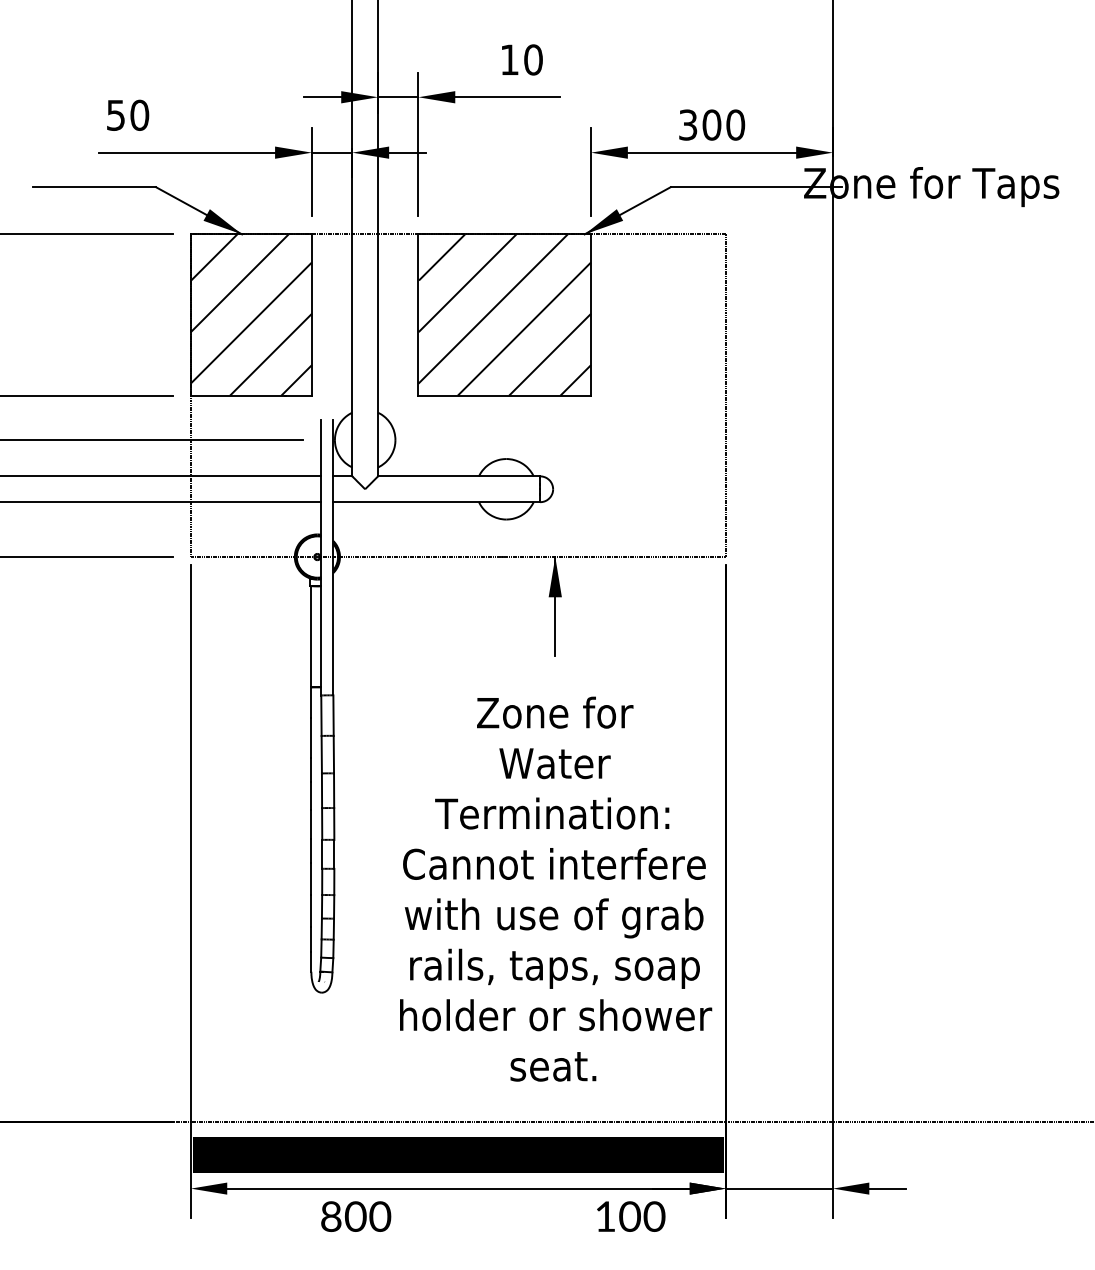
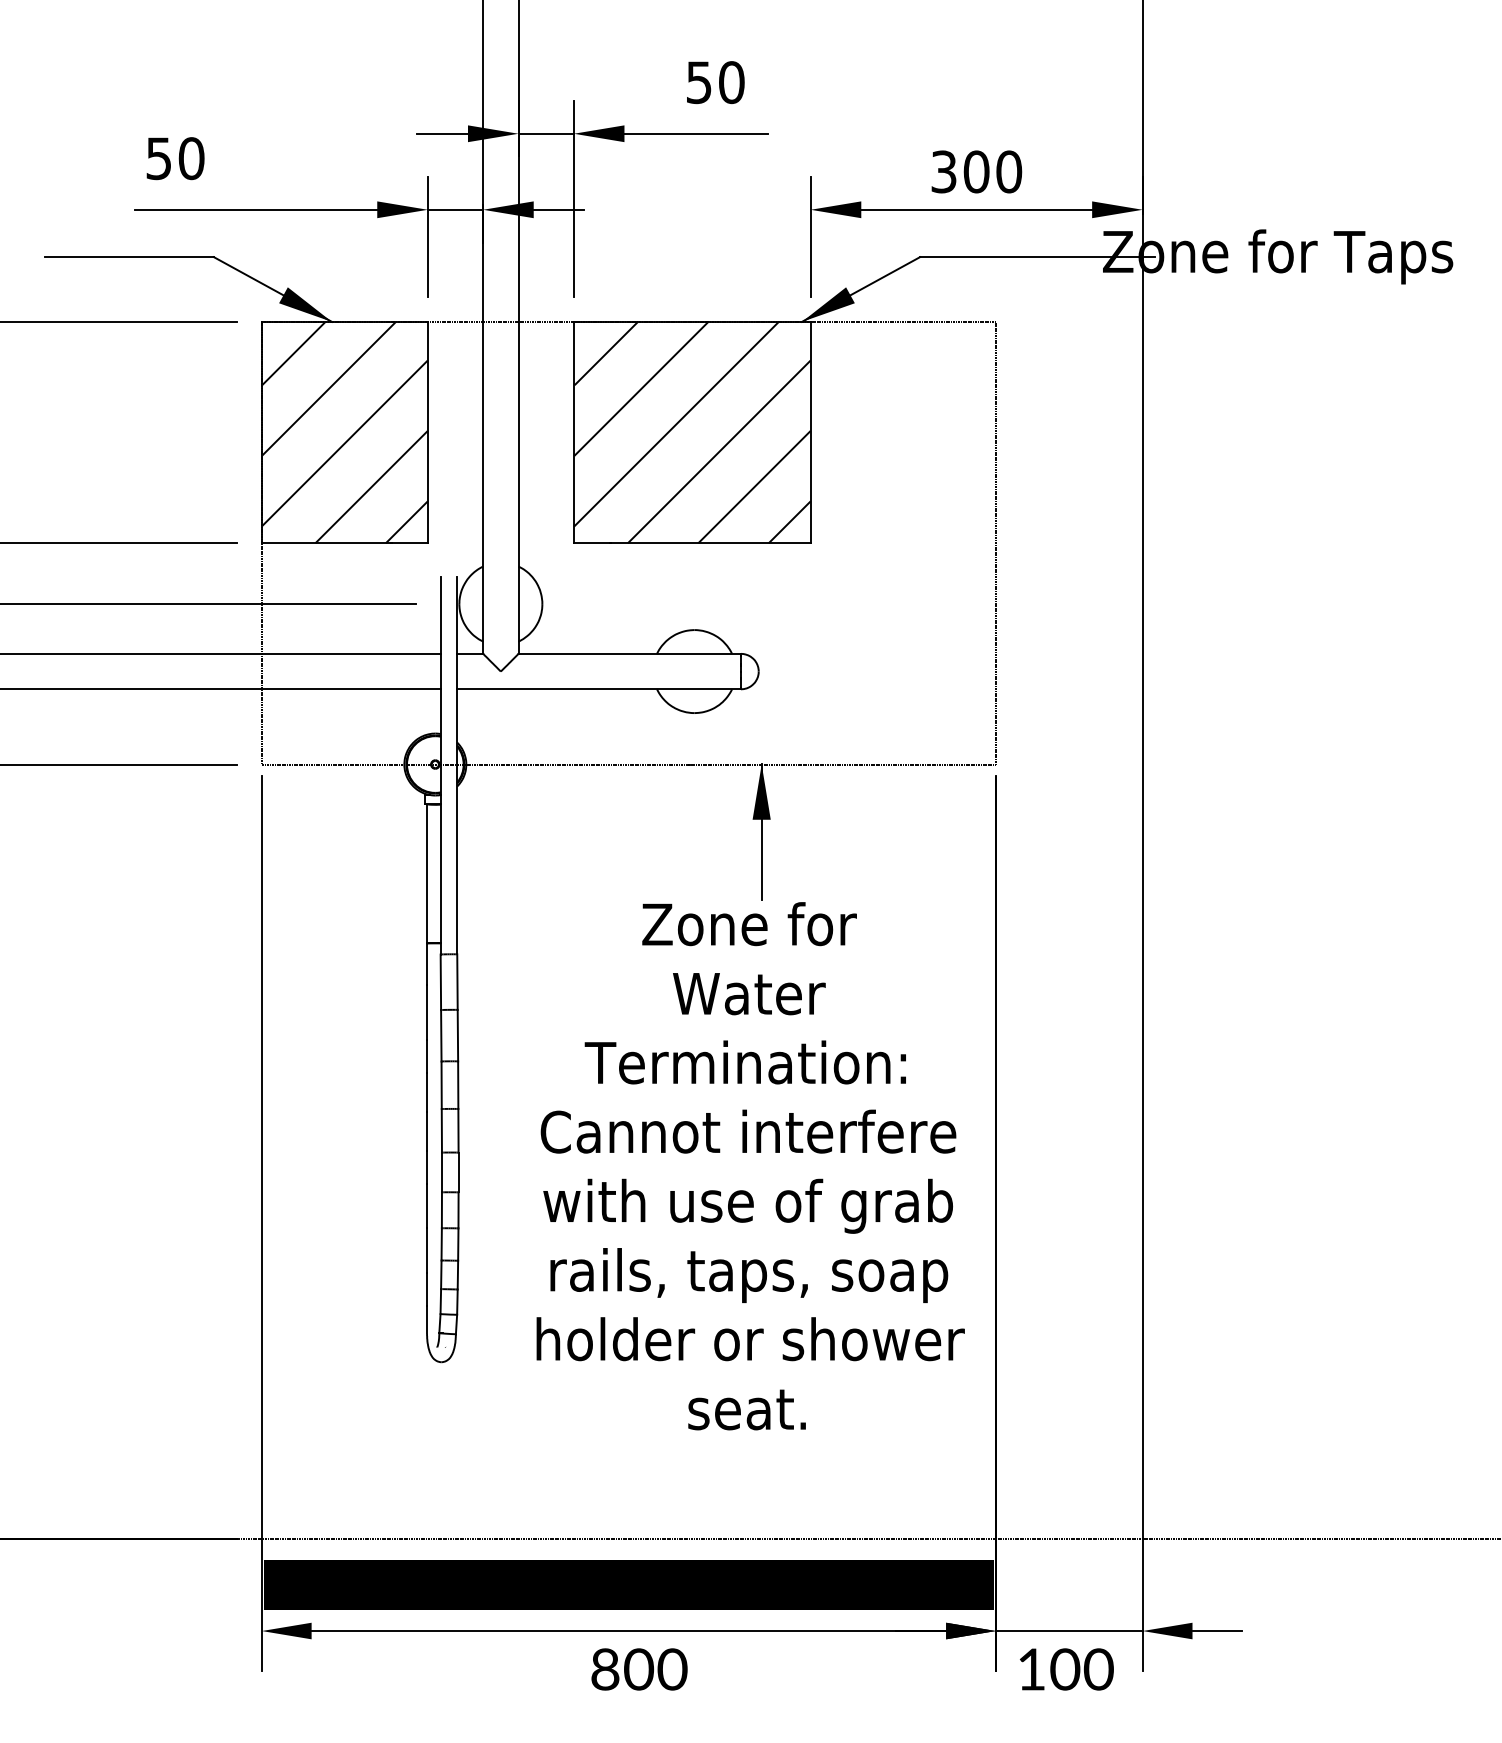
text: (509, 59) -> (699, 82), 10 -> 50
text: (555, 889) -> (750, 1166), moved
text: (356, 1216) -> (639, 1669), moved
text: (630, 1216) -> (1066, 1669), moved

